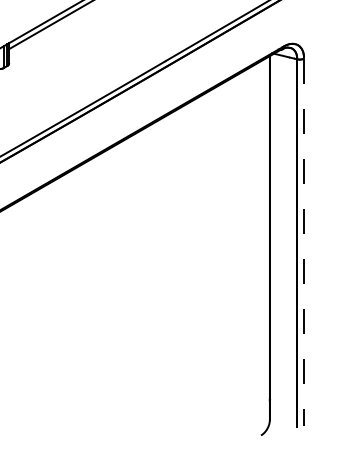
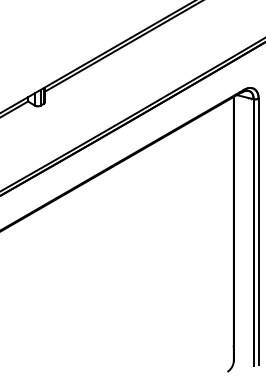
line: (303, 243) -> (258, 232), dashed -> solid

